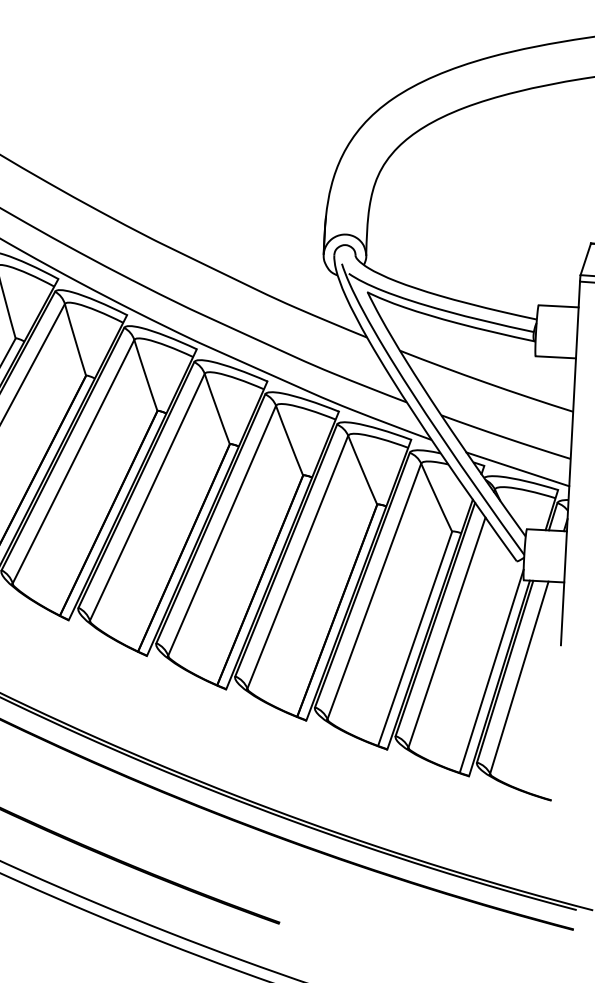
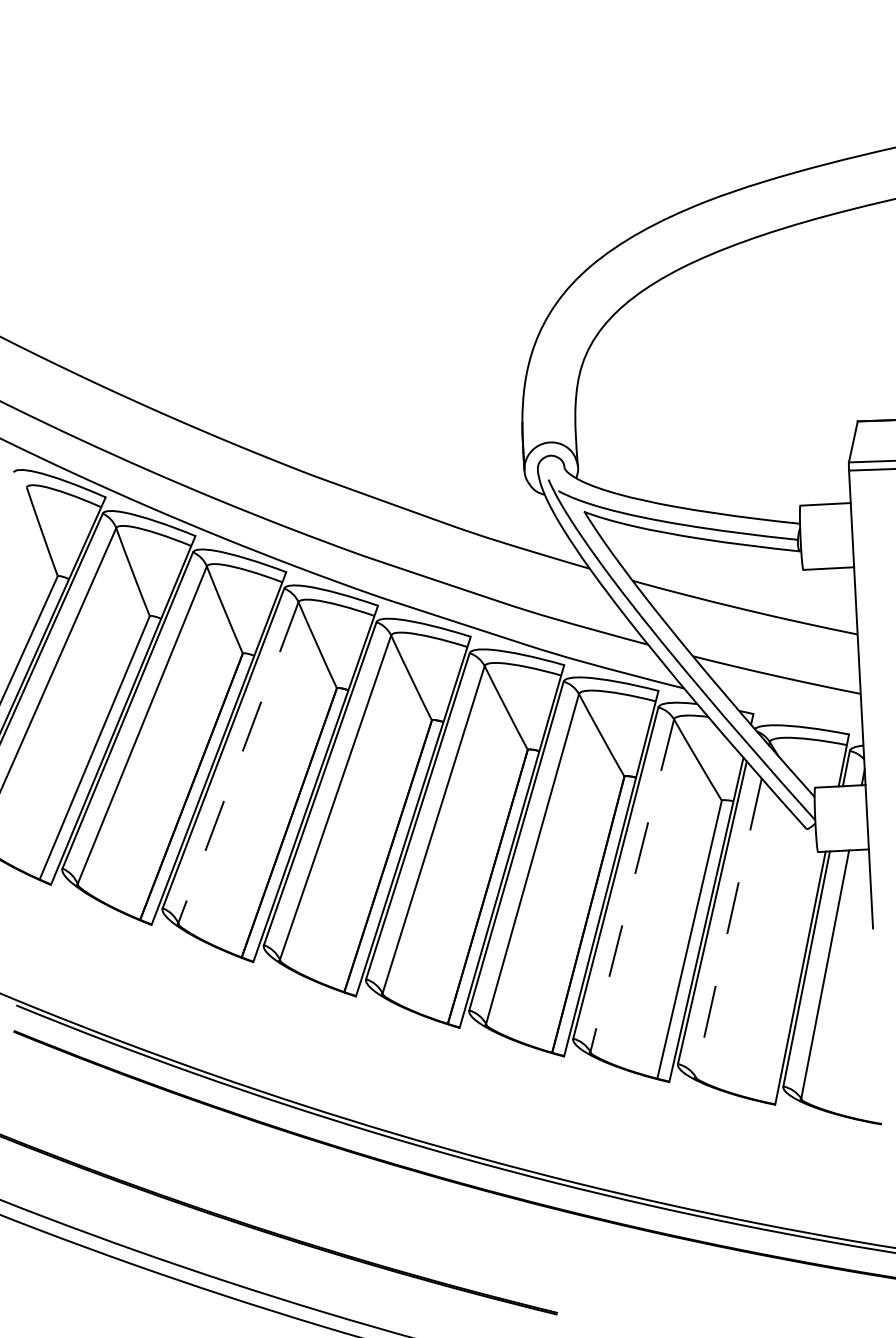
line: (73, 462) -> (238, 763), solid -> dashed
line: (517, 469) -> (795, 713), removed
line: (374, 592) -> (632, 886), solid -> dashed
line: (446, 632) -> (728, 927), solid -> dashed
line: (491, 670) -> (789, 969), removed

